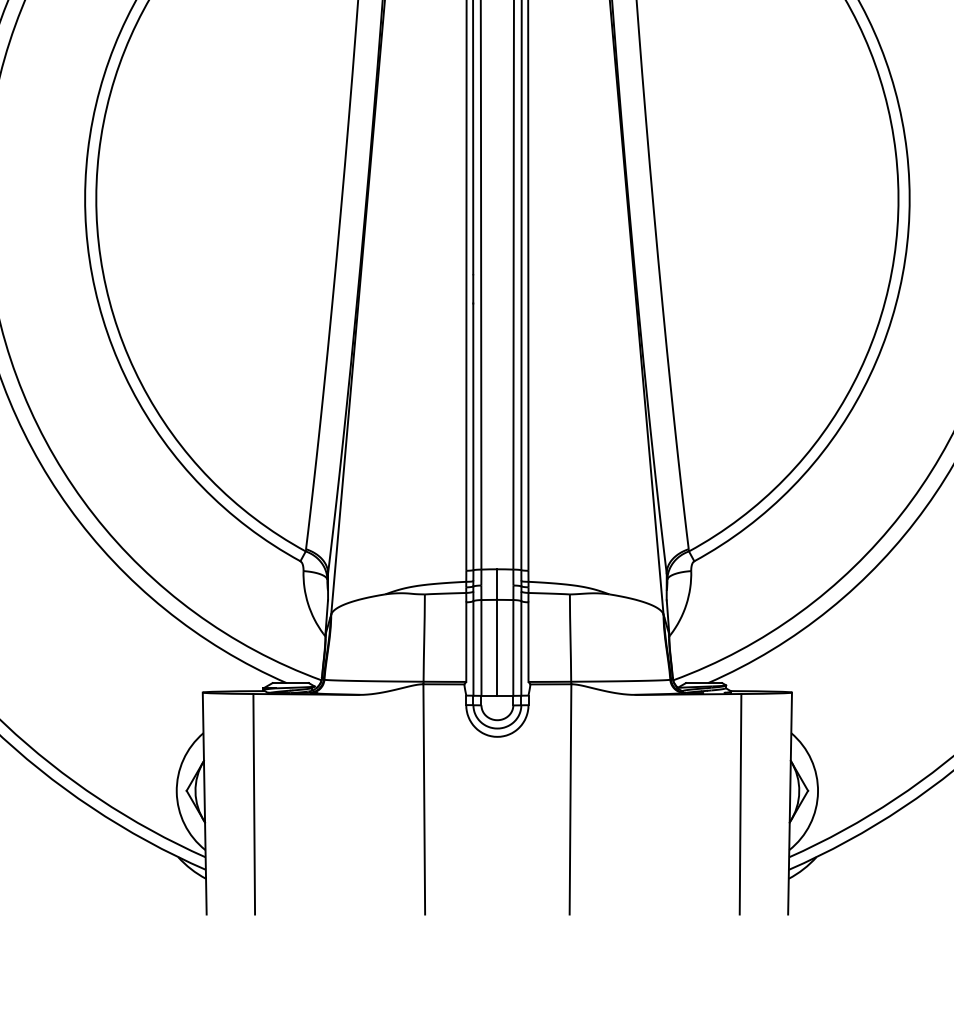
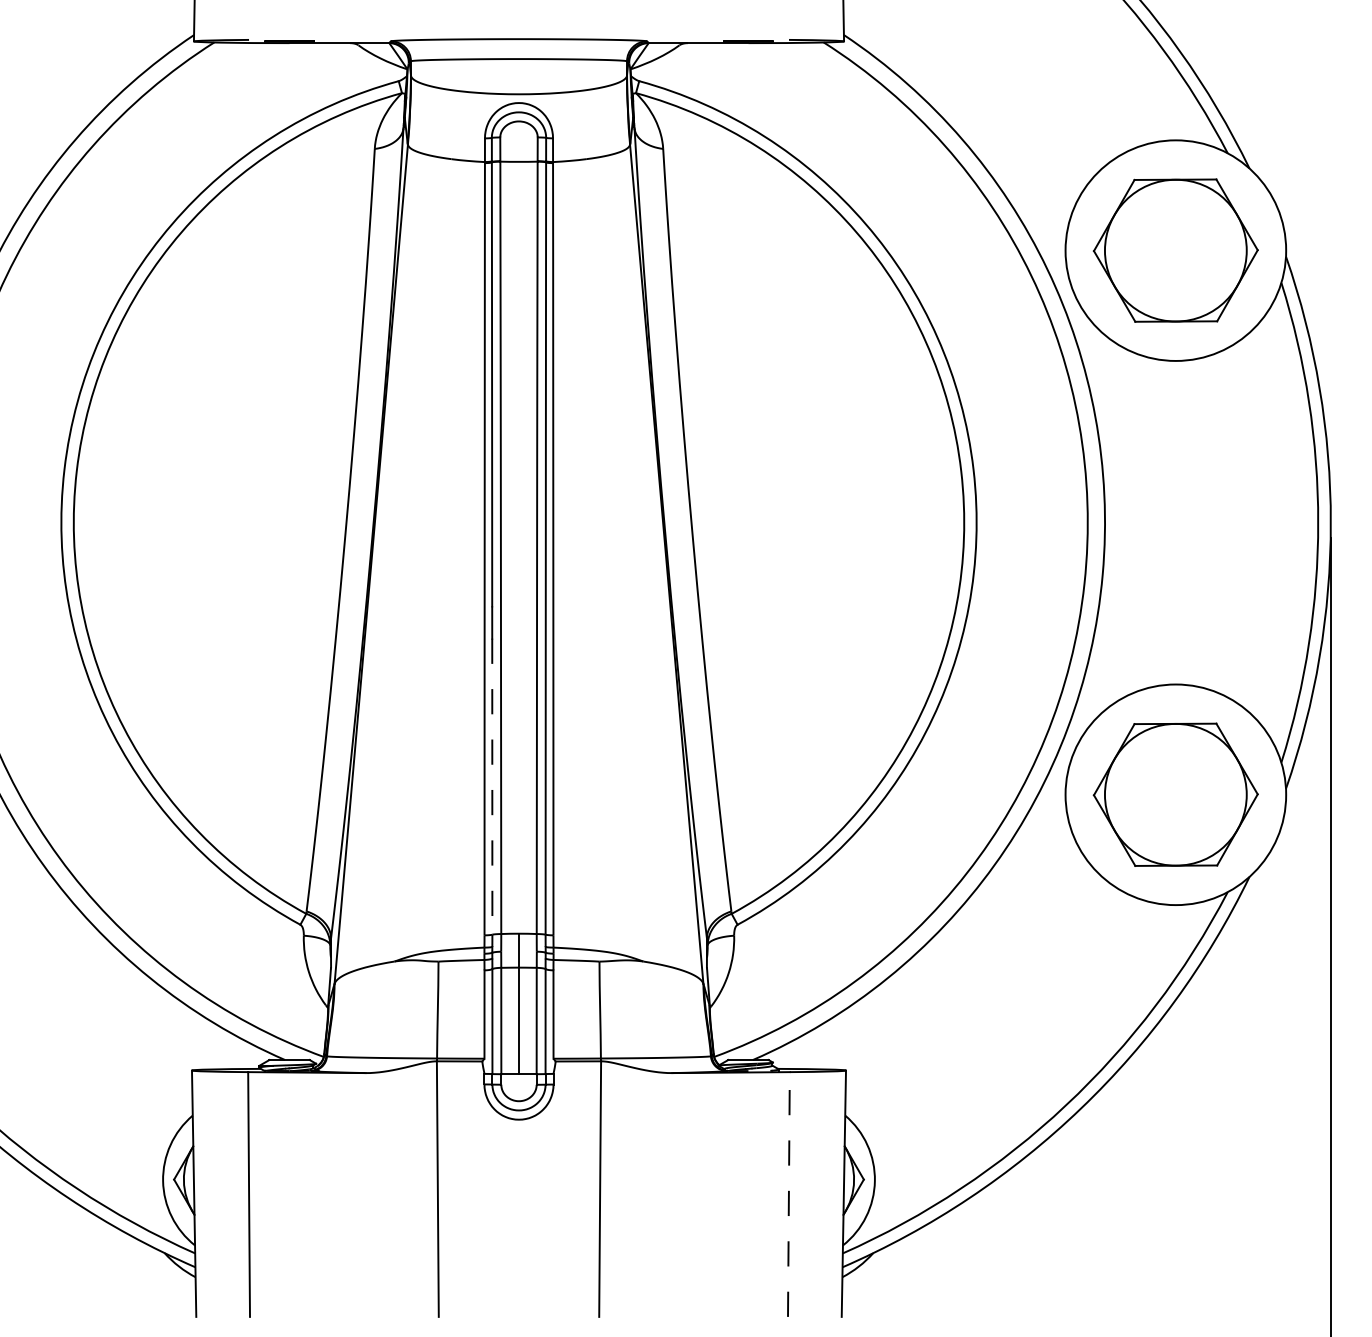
line: (473, 437) -> (492, 787), solid -> dashed
line: (740, 804) -> (788, 1194), solid -> dashed

